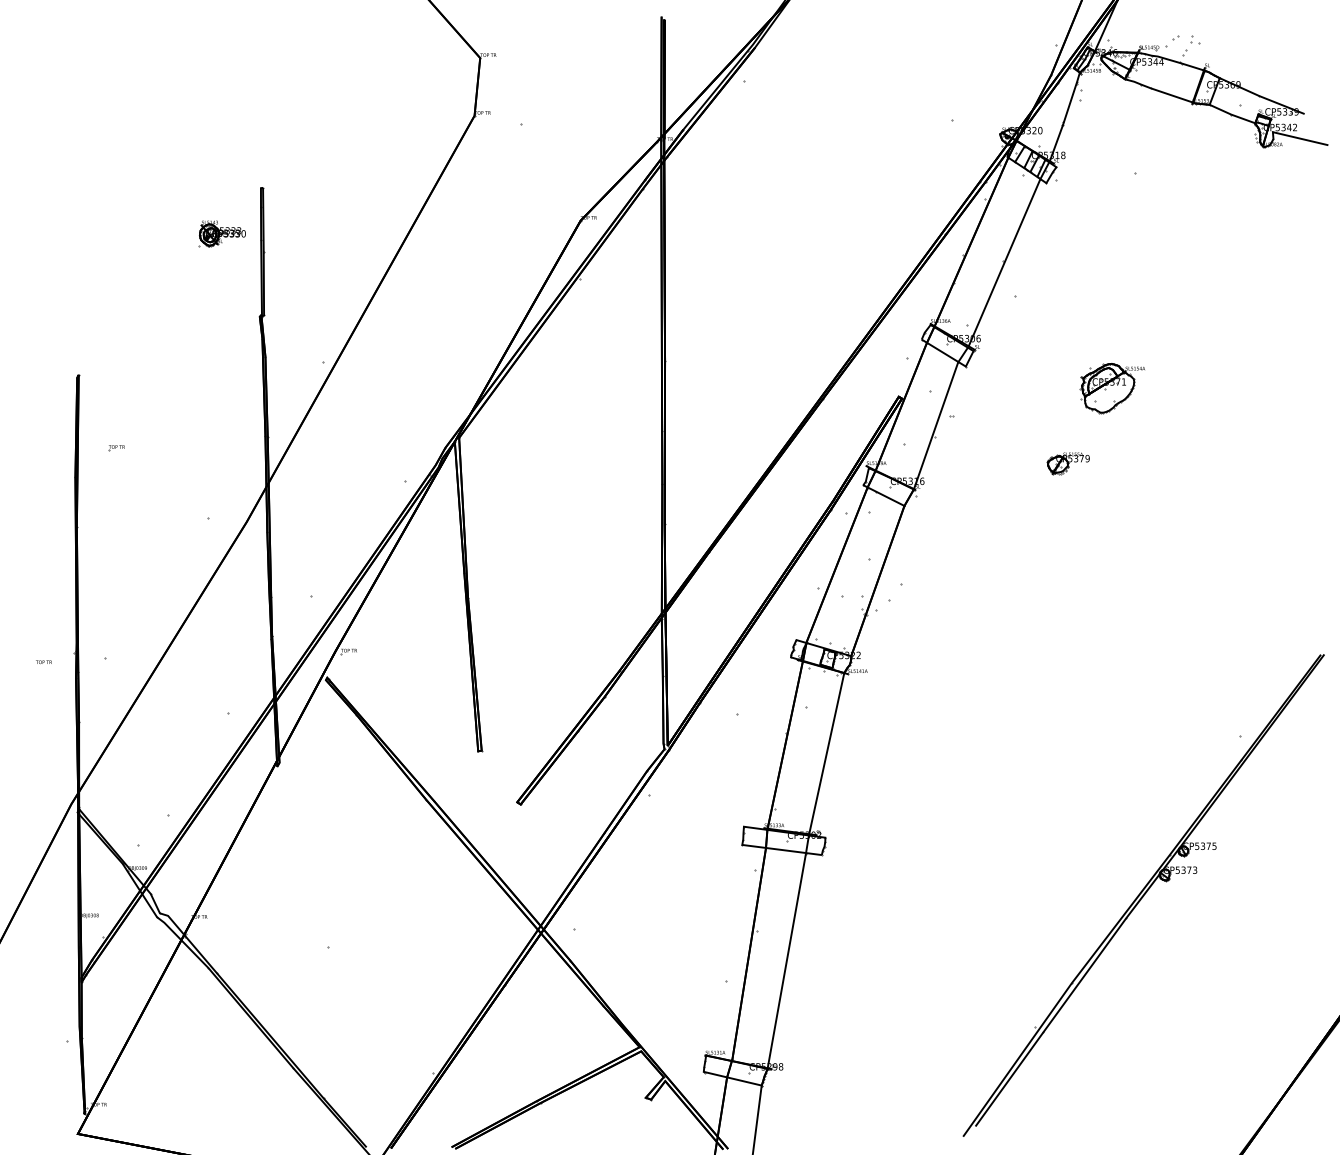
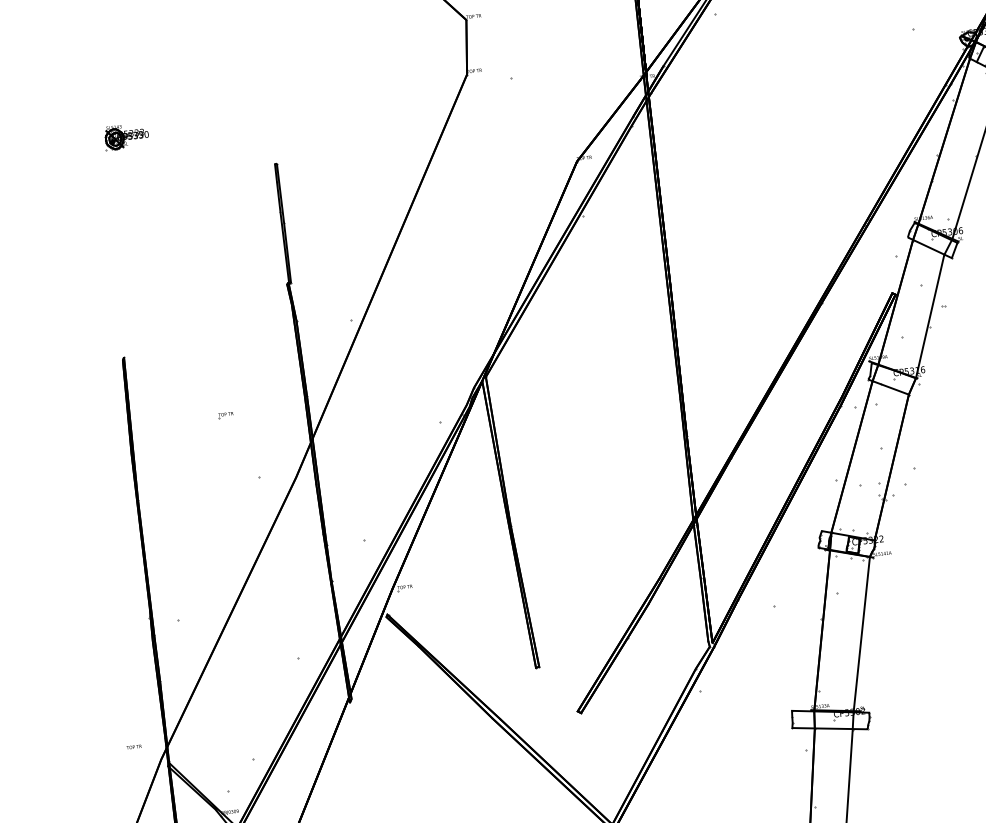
part: (221, 233) -> (125, 136), moved
part: (116, 448) -> (225, 415), moved
text: (43, 662) -> (133, 747), moved

